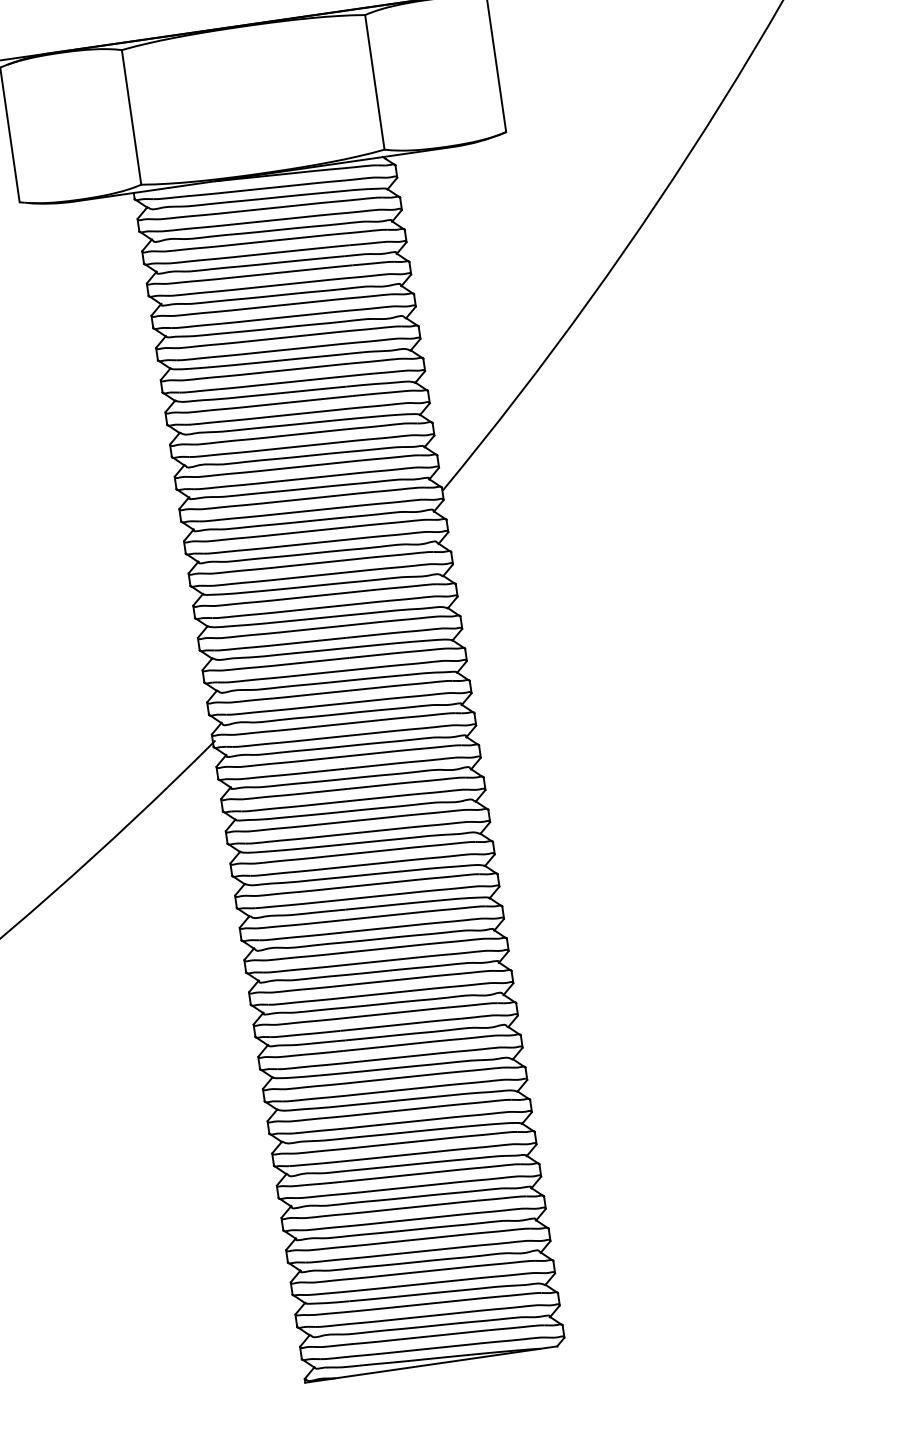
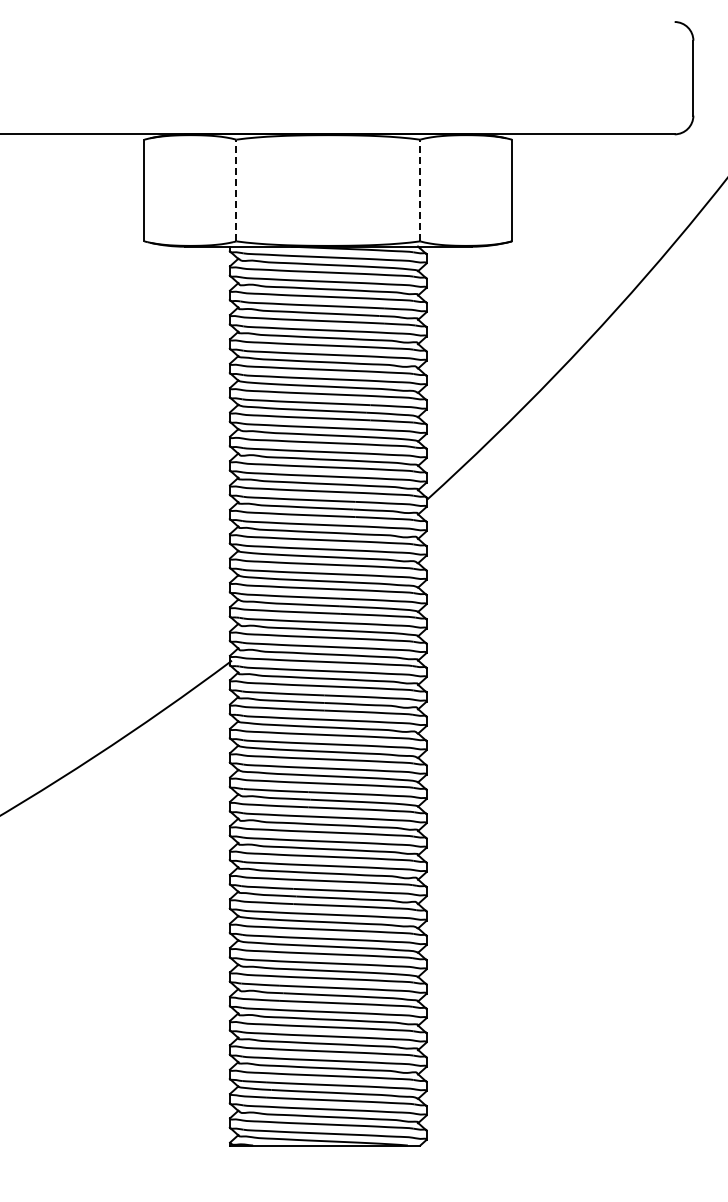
line: (375, 82) -> (420, 190), solid -> dashed
line: (131, 117) -> (236, 190), solid -> dashed

